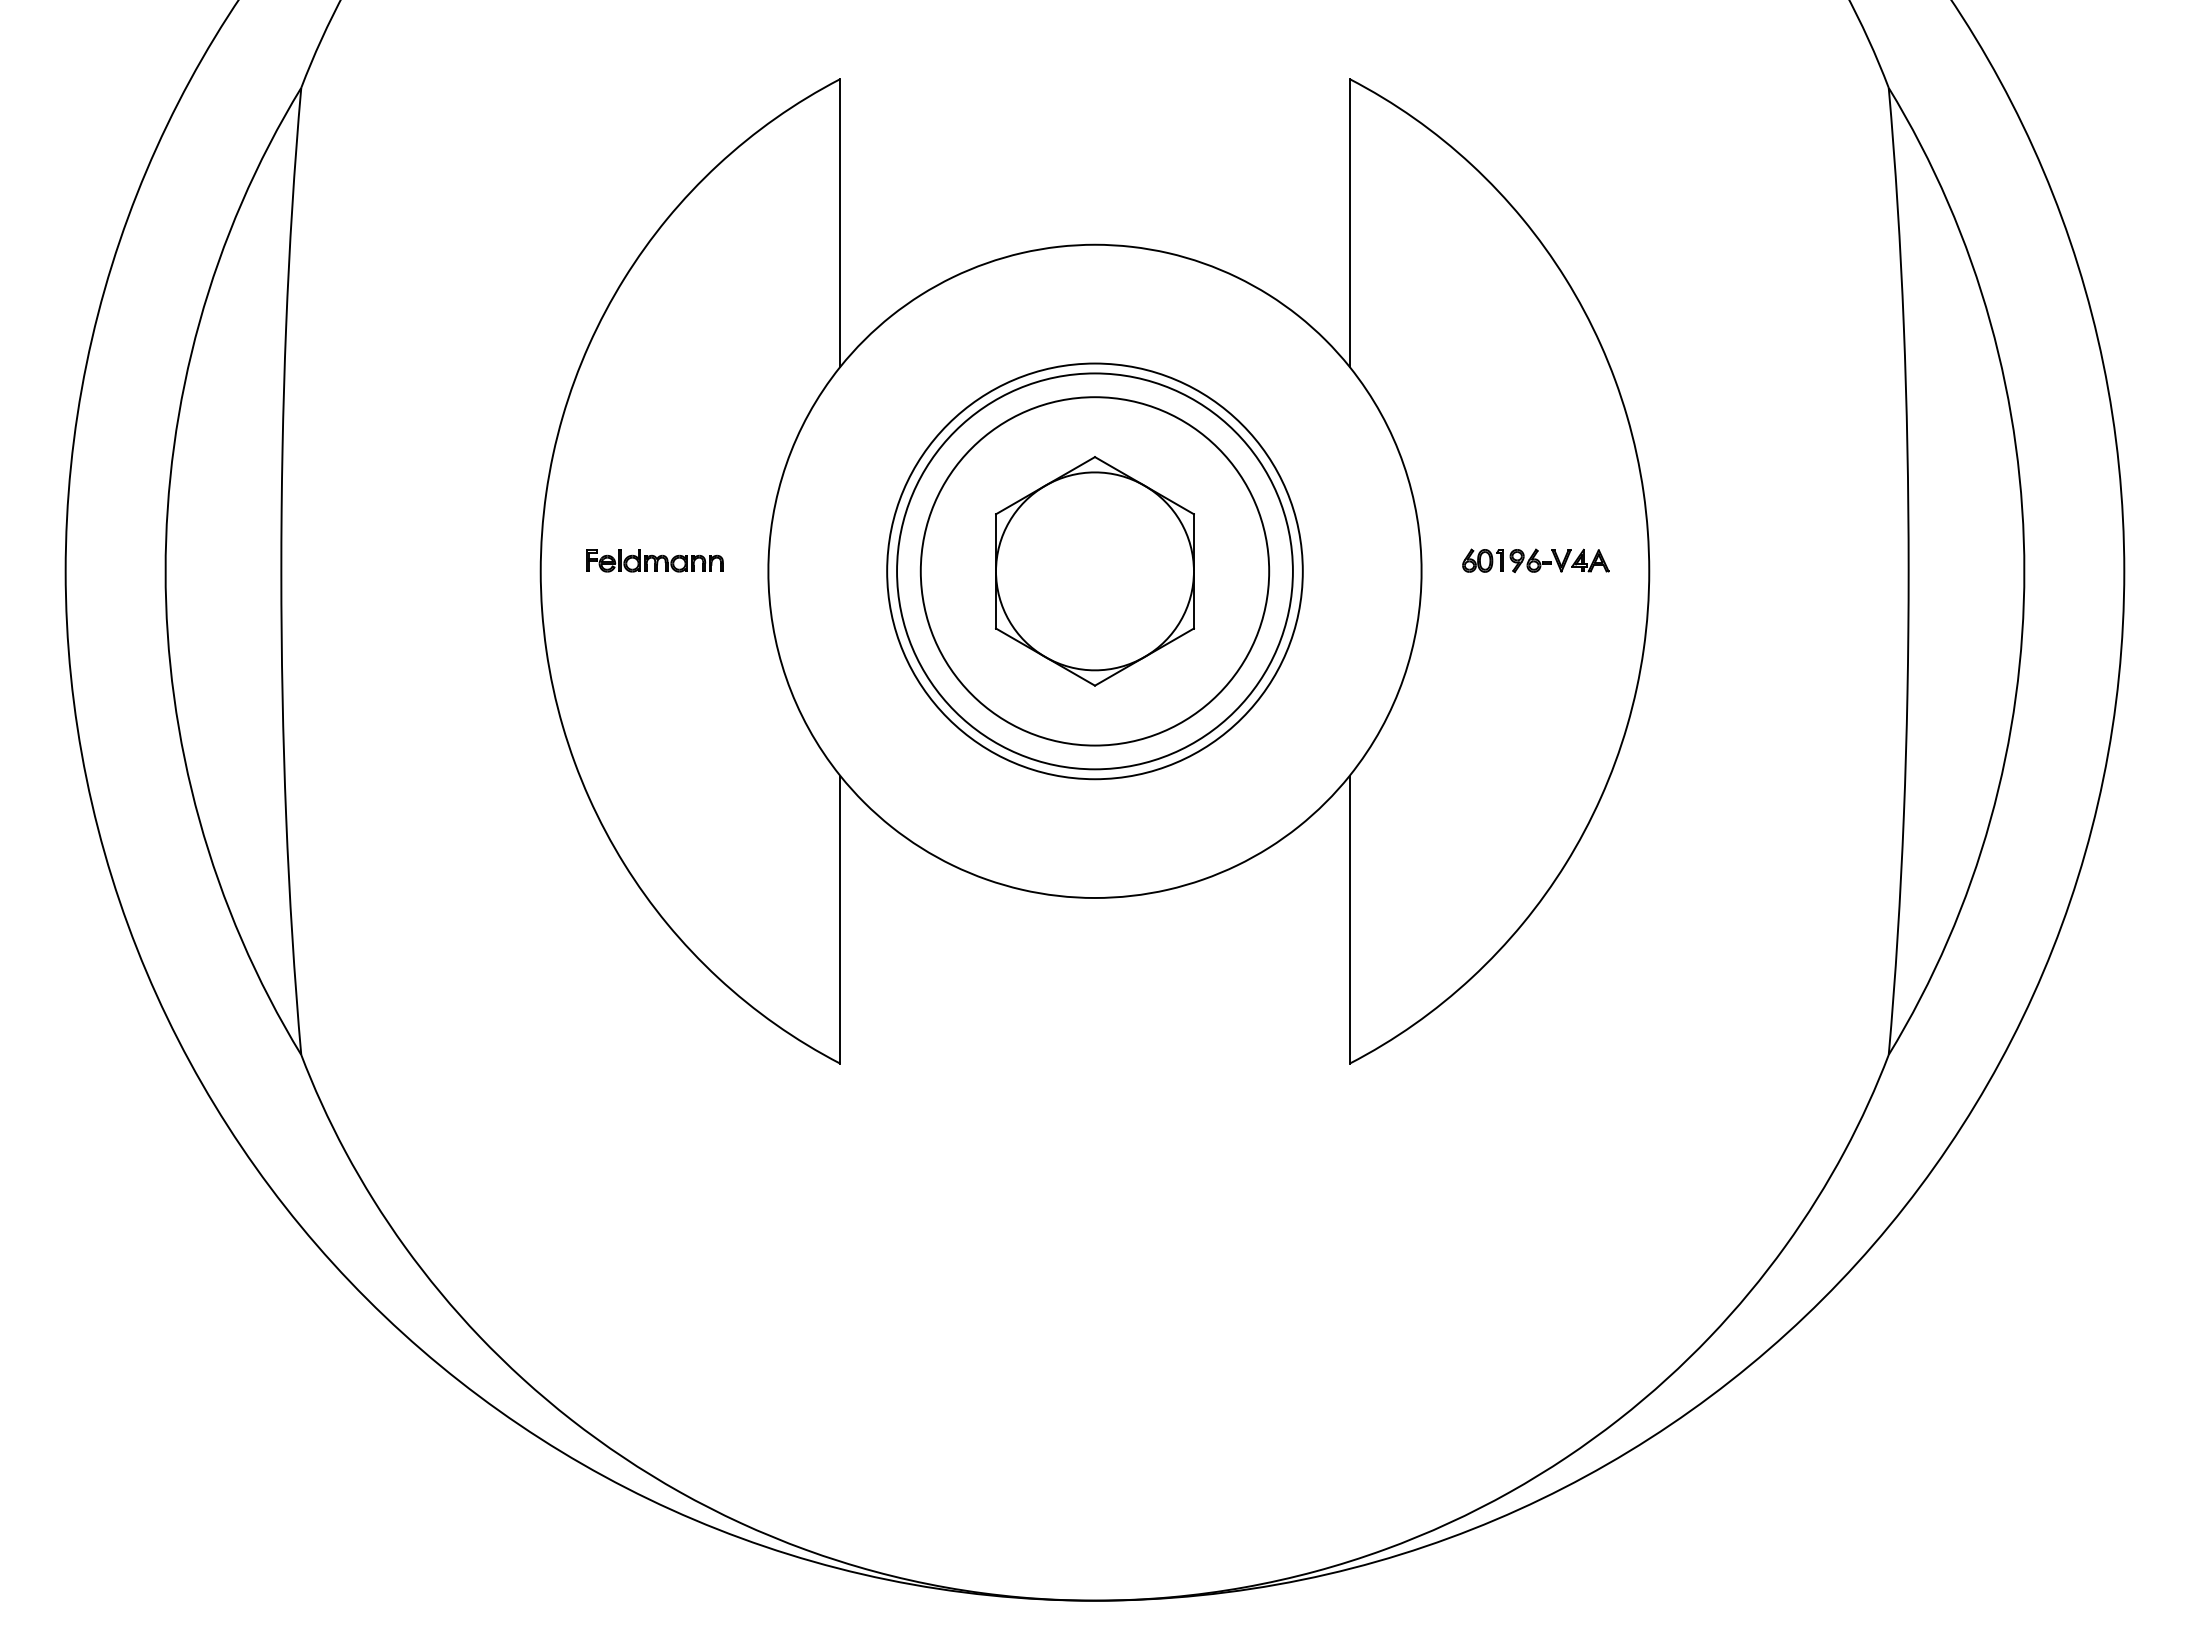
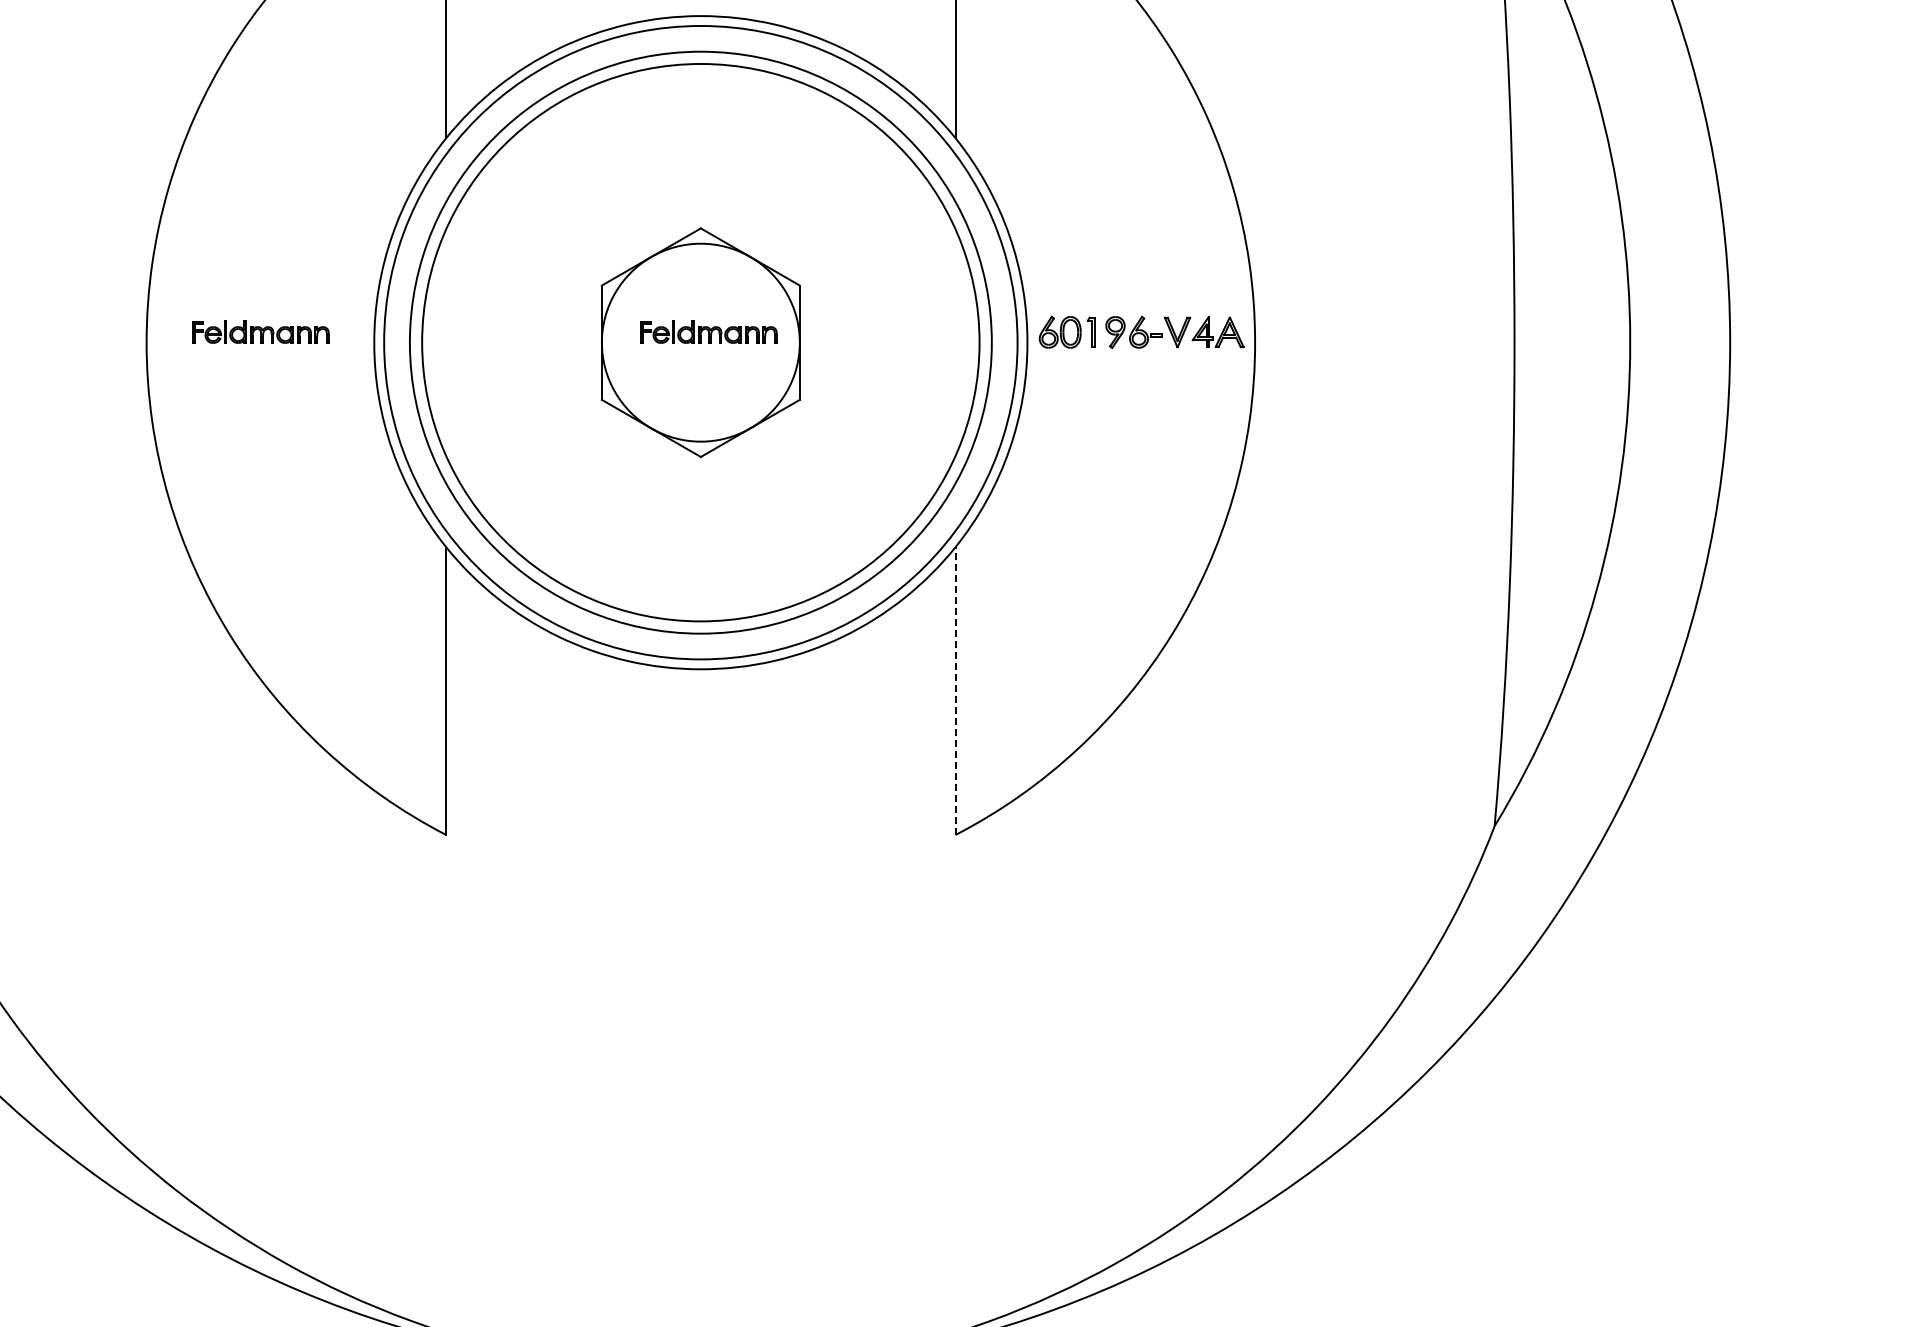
part: (1102, 560) -> (708, 331), added
part: (1535, 560) -> (1141, 331), size x1.4
circle: (1094, 571) -> (700, 342), size x1.4
circle: (1094, 571) -> (700, 342), size x1.6
circle: (1094, 571) -> (700, 342), size x1.6
line: (1349, 919) -> (955, 690), solid -> dashed

